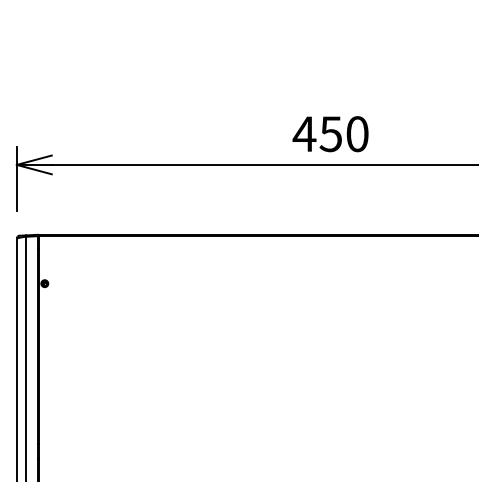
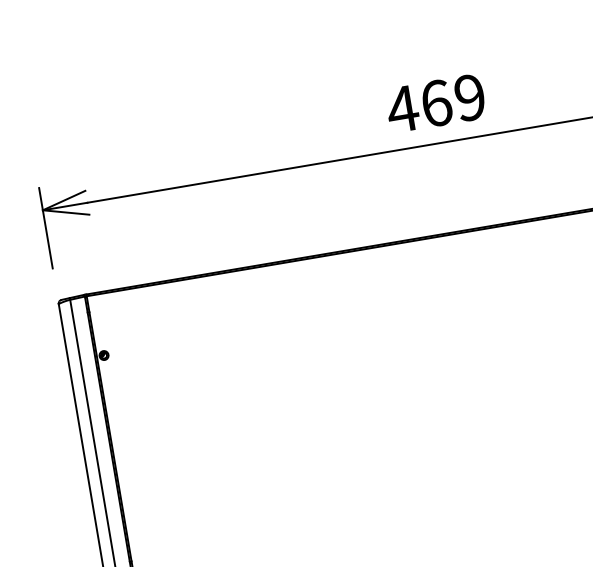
text: (343, 134) -> (452, 101), 450 -> 469

